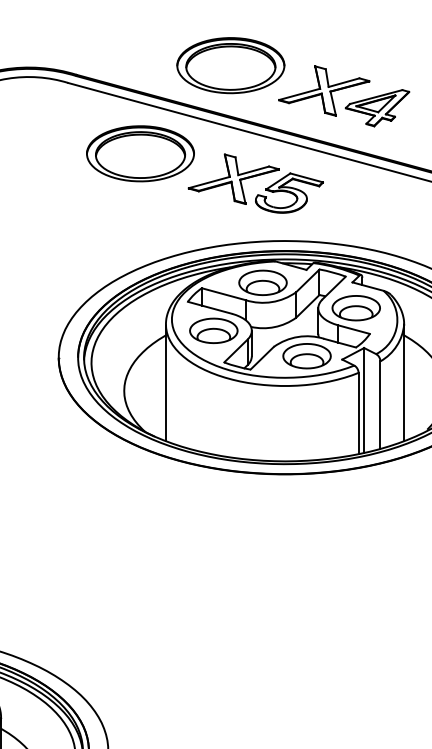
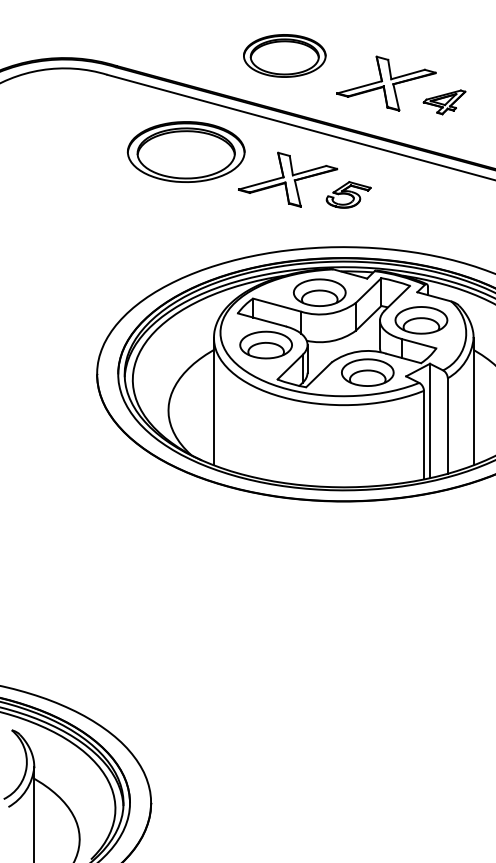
part: (230, 65) -> (284, 55), size x0.7
part: (377, 108) -> (444, 102), size x0.6
part: (289, 192) -> (348, 194), size x0.6

